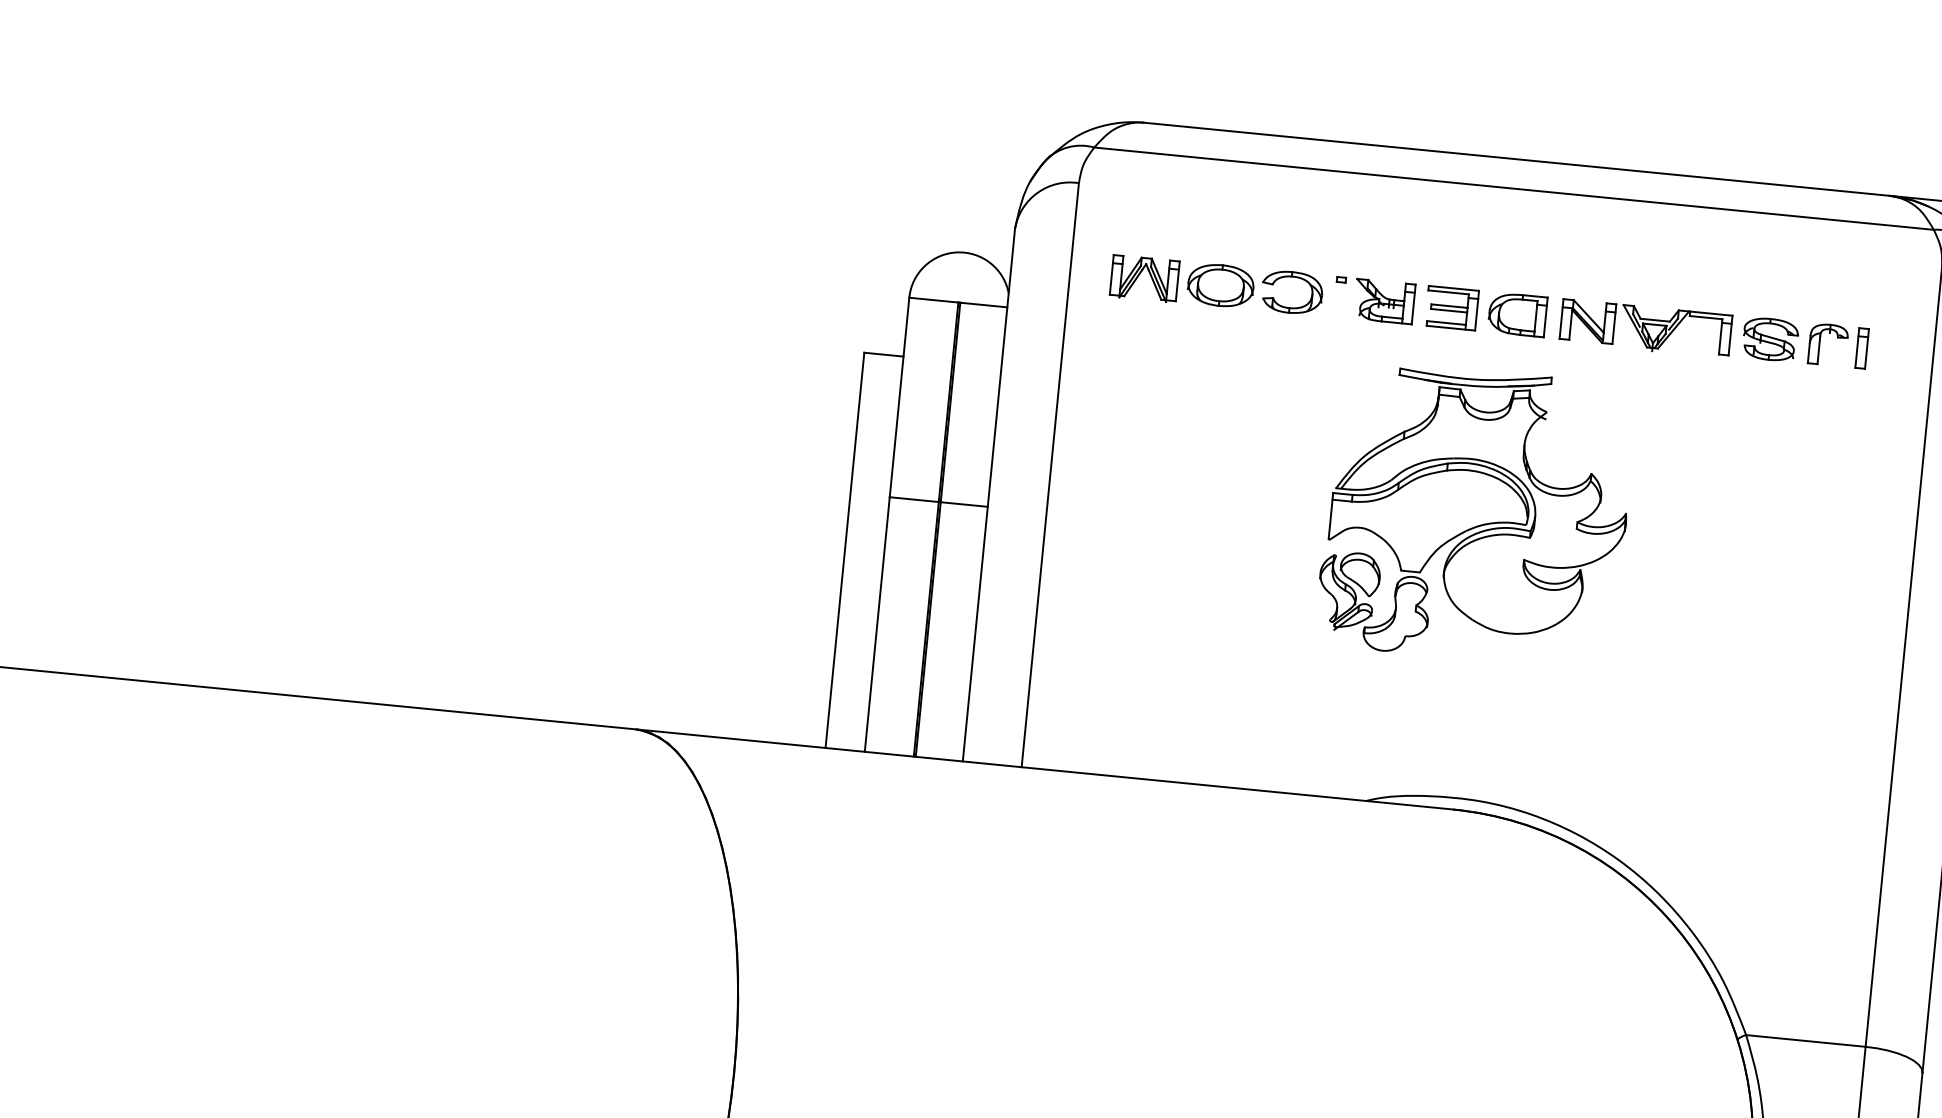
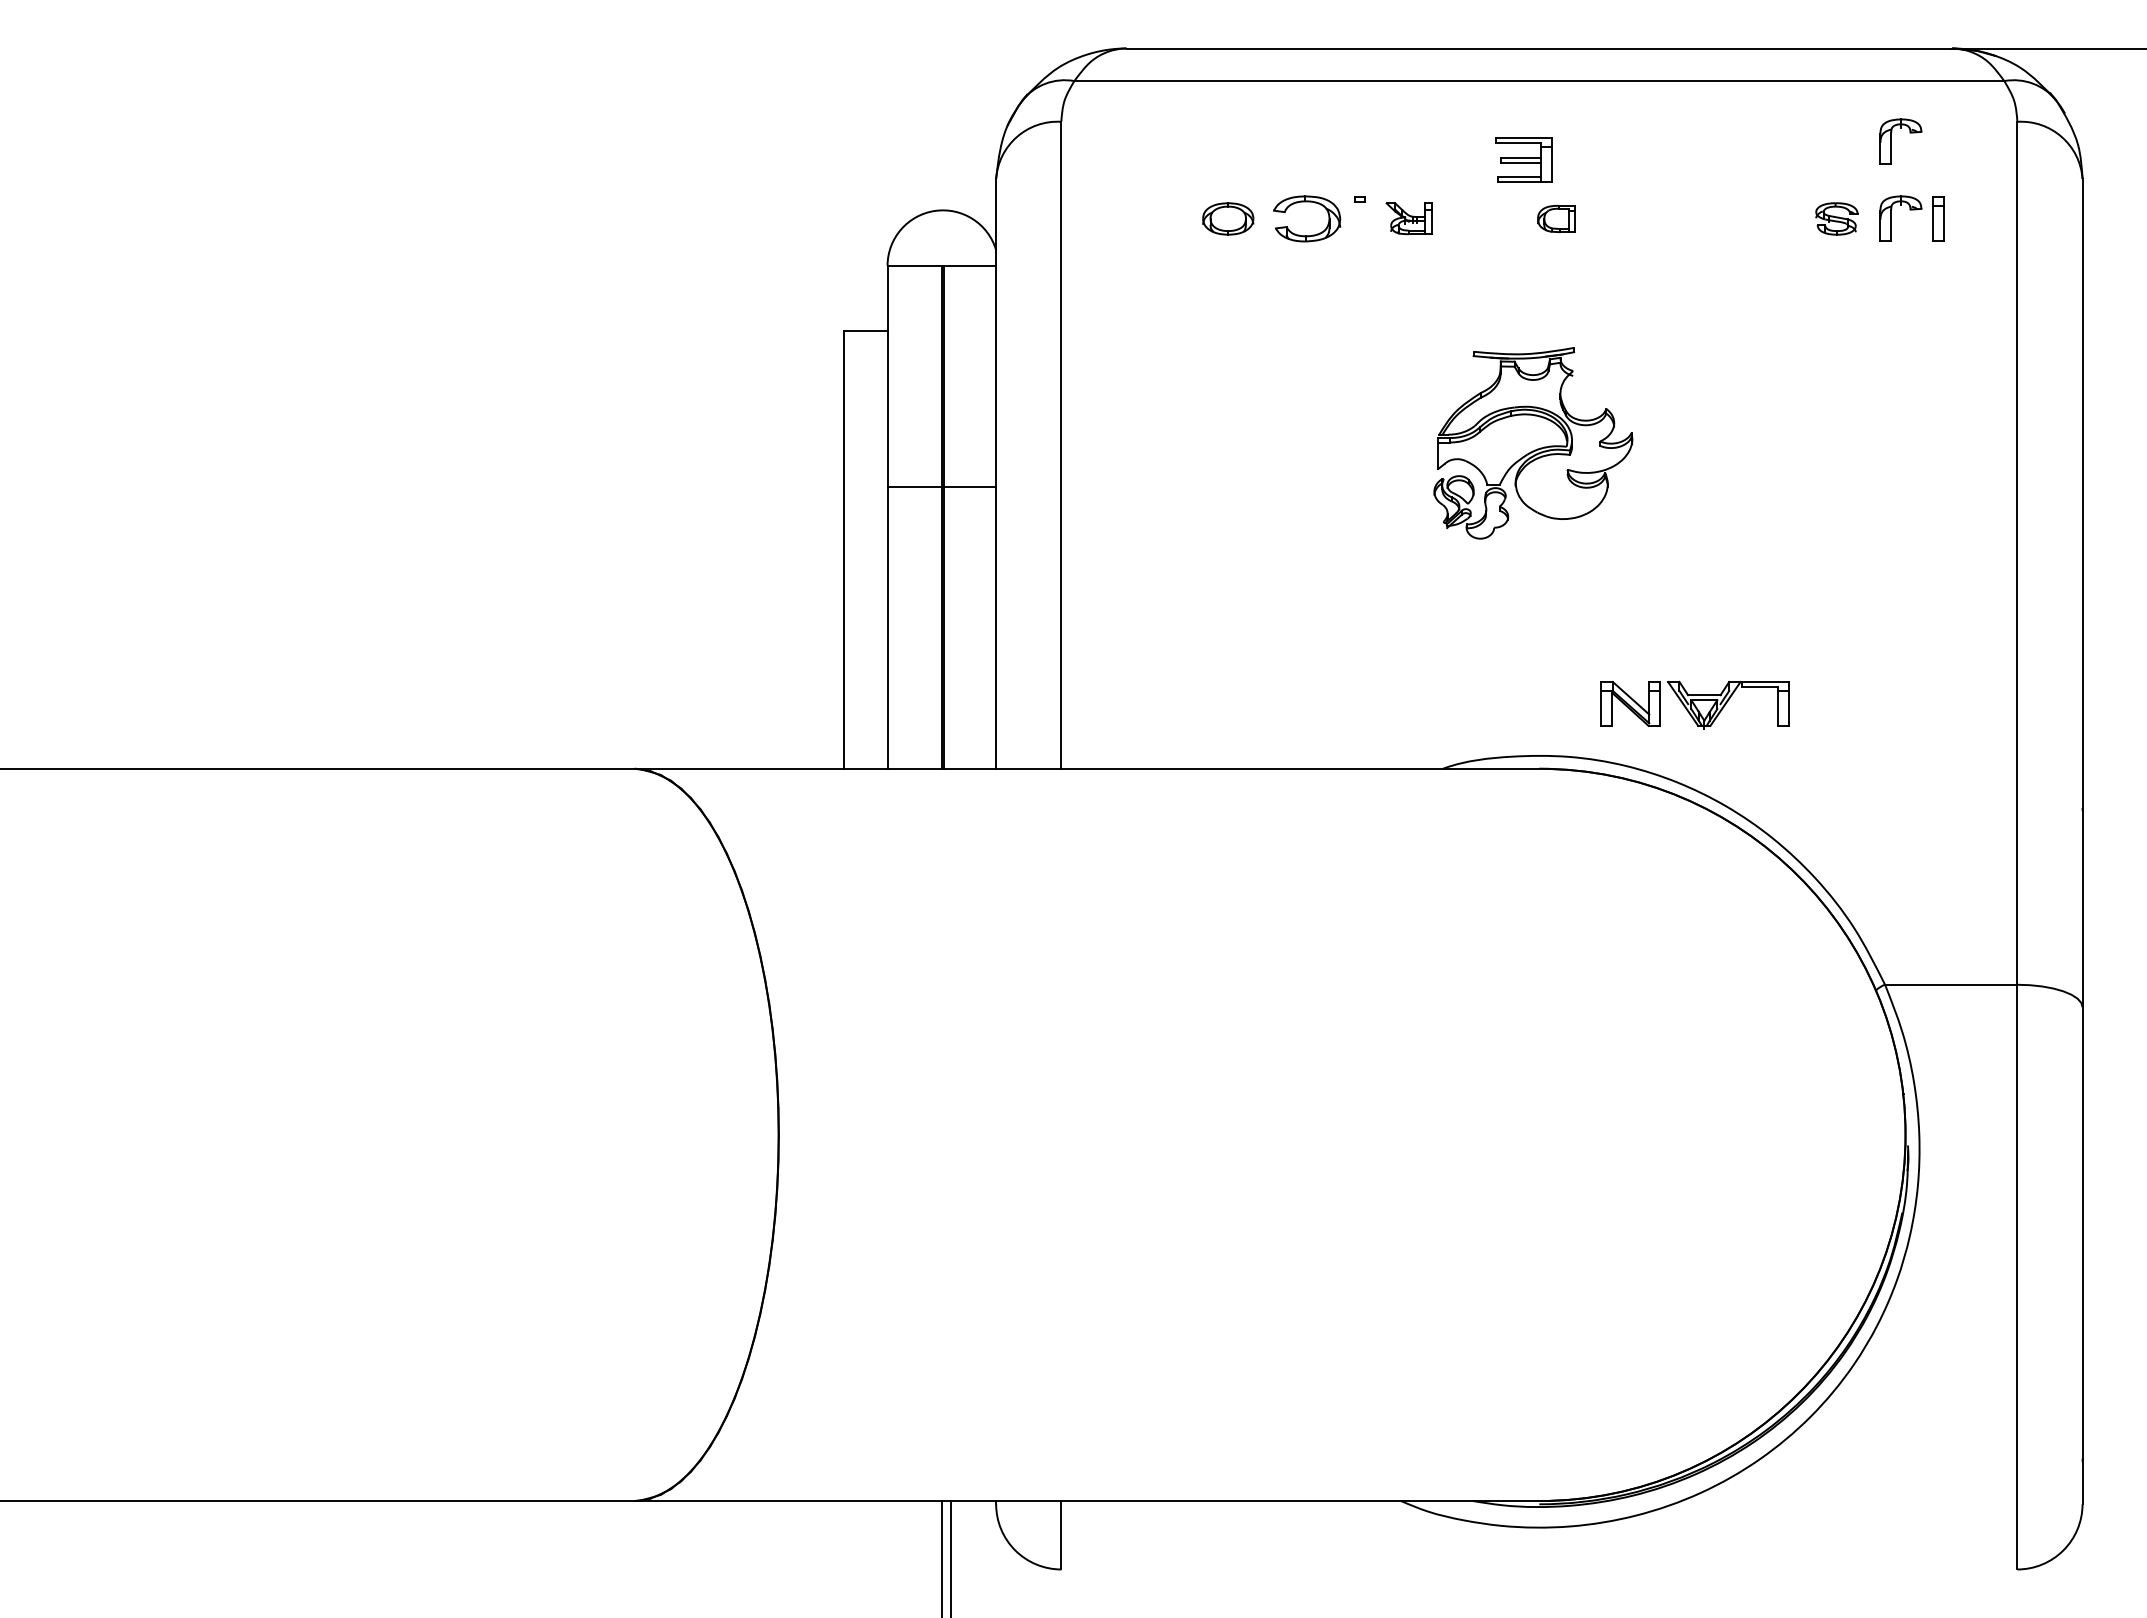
part: (1826, 274) -> (1891, 141), added
part: (1139, 276) -> (1137, 217), removed
part: (1221, 285) -> (1228, 218), size x0.7
part: (1384, 301) -> (1409, 218), size x0.7
part: (1451, 307) -> (1523, 159), moved
part: (1517, 314) -> (1556, 218), size x0.6
part: (1645, 327) -> (1694, 704), moved
part: (1770, 339) -> (1836, 218), size x0.7
part: (1476, 515) -> (1533, 443), size x0.6

